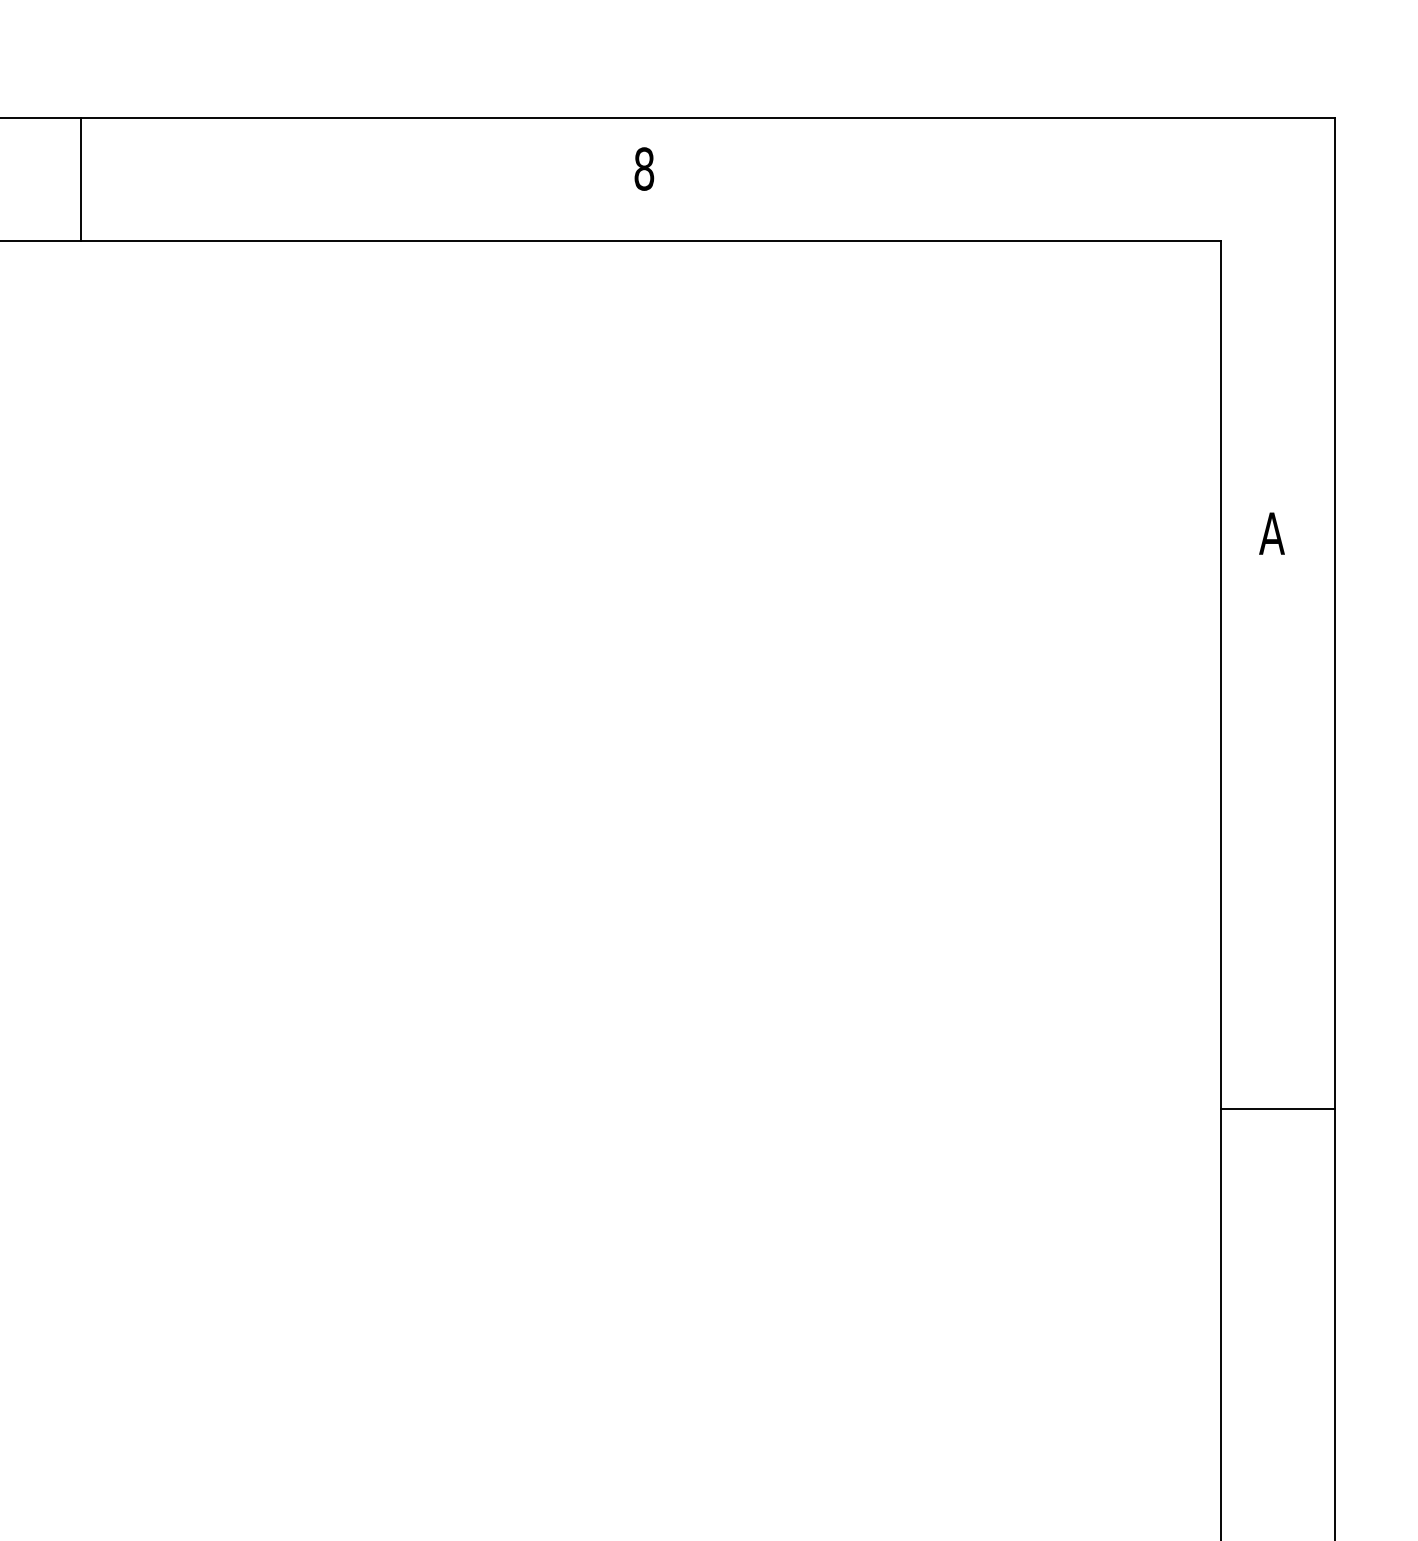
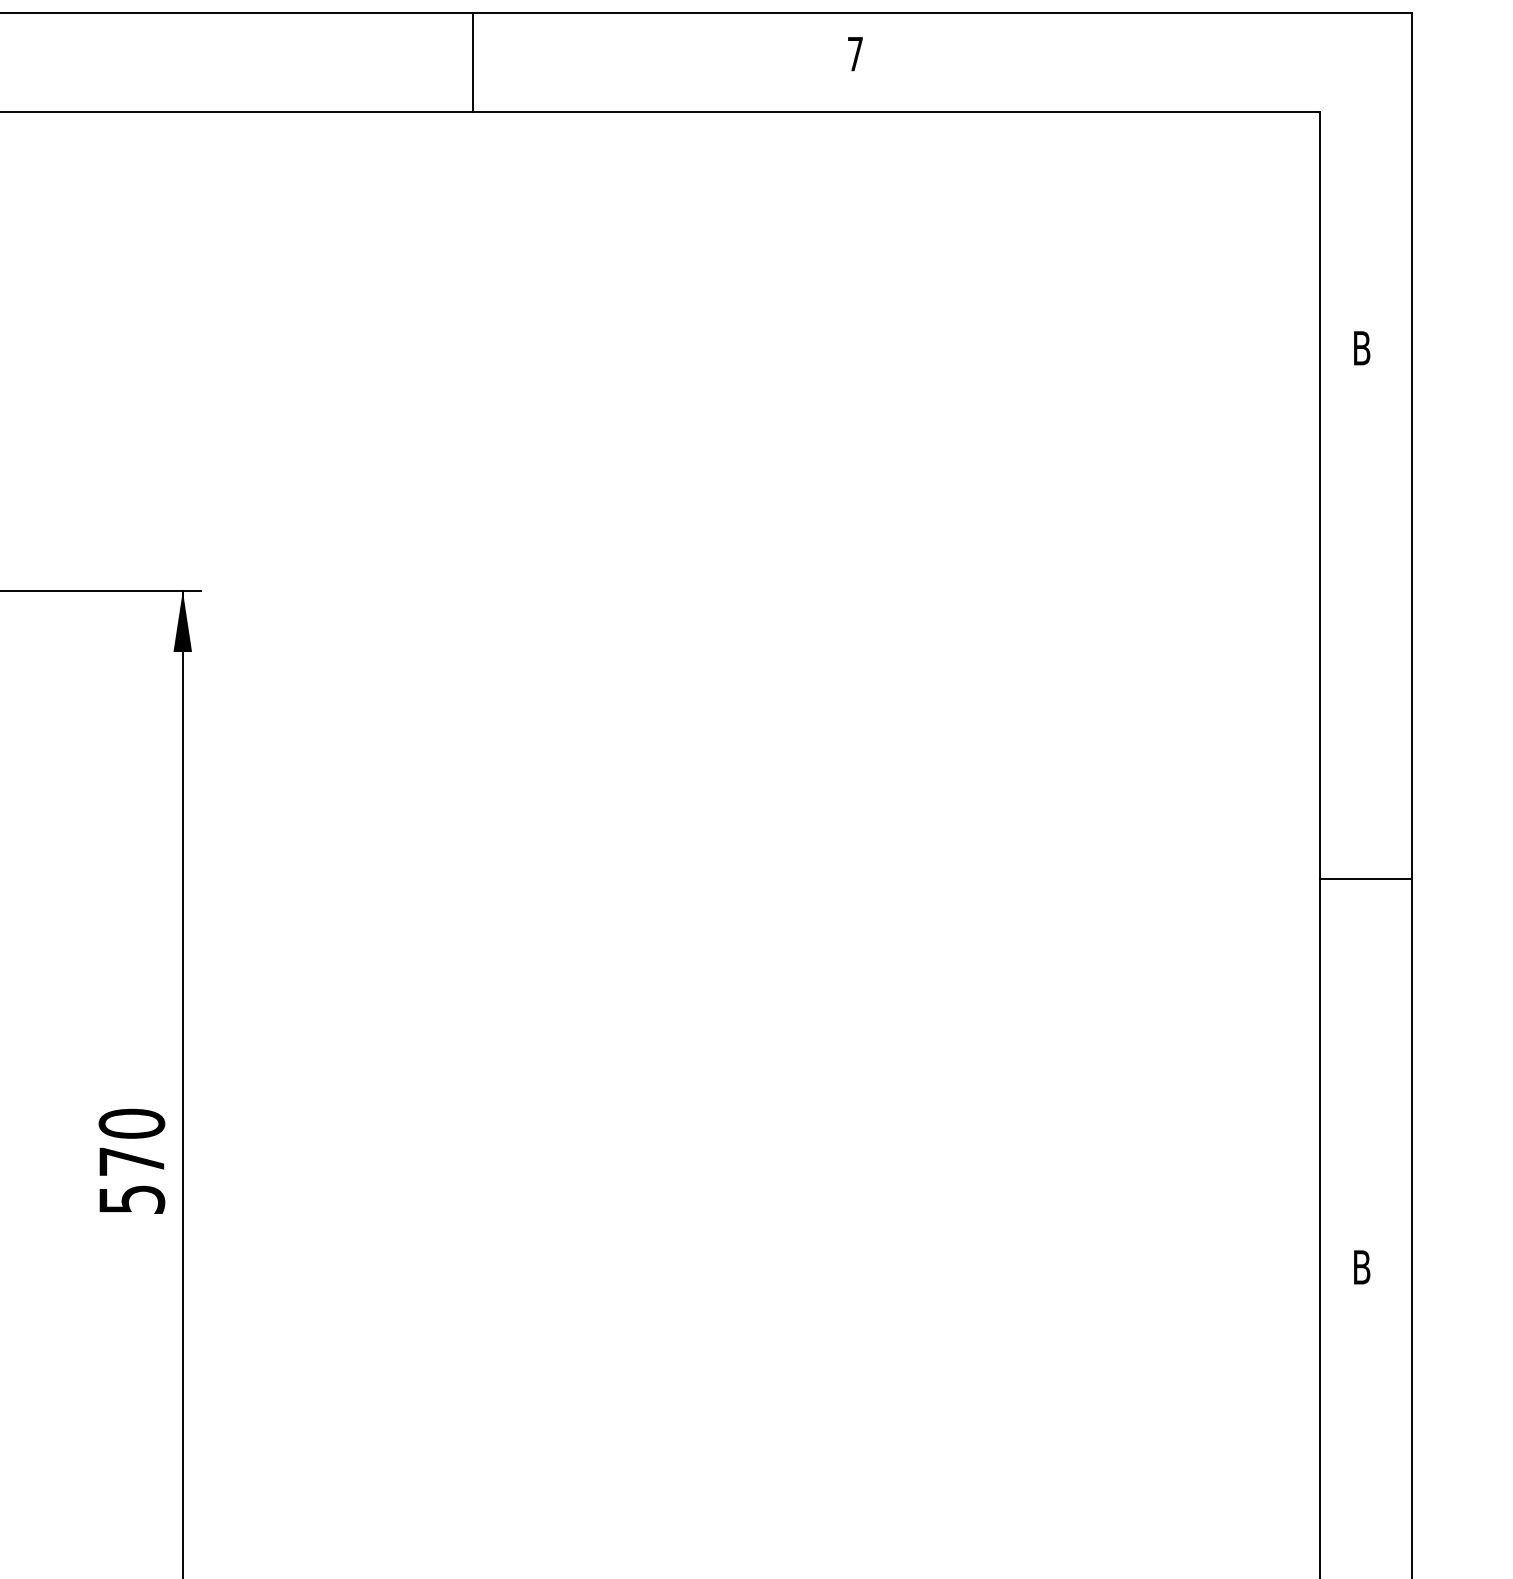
text: (644, 168) -> (855, 53), 8 -> 7
line: (81, 179) -> (473, 62), moved
text: (1271, 533) -> (1361, 348), A -> B
line: (1277, 1109) -> (1366, 879), moved

